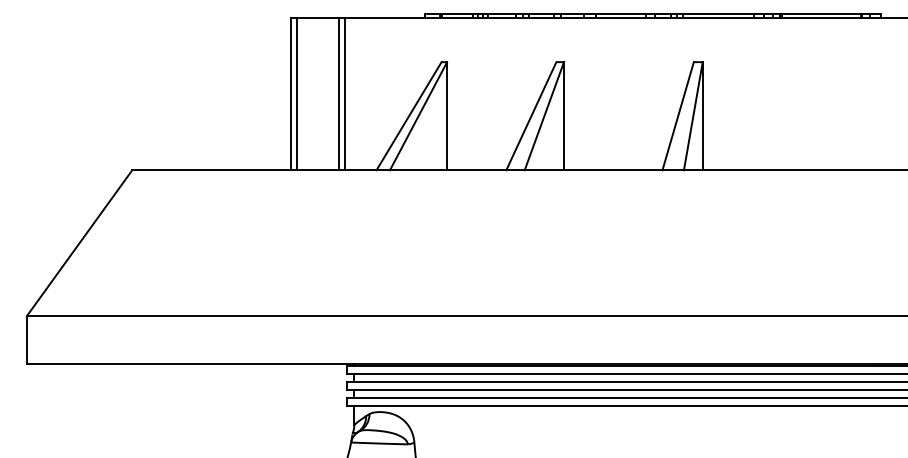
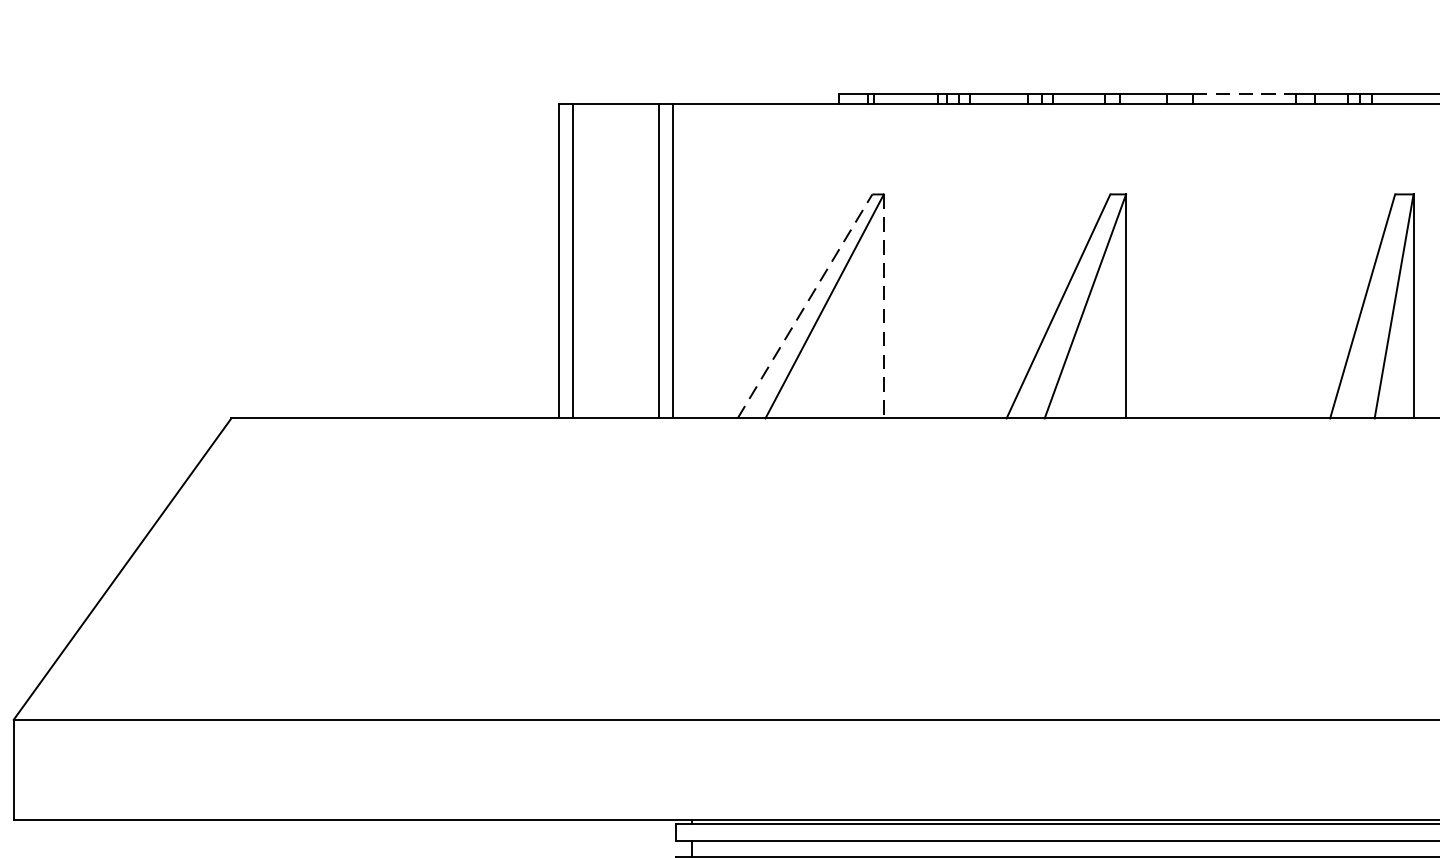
line: (621, 13) -> (1245, 93), solid -> dashed
line: (409, 115) -> (805, 304), solid -> dashed
line: (447, 116) -> (884, 307), solid -> dashed

